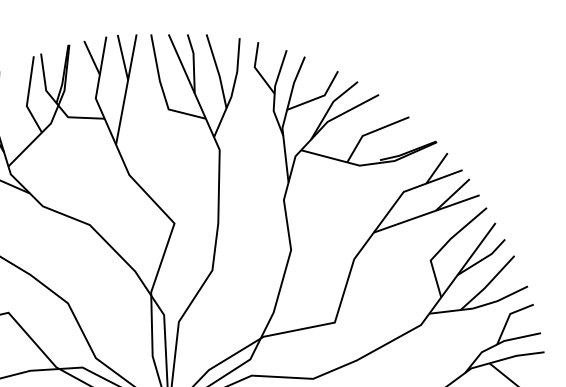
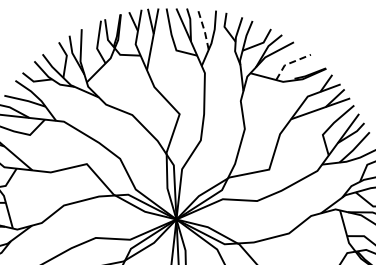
line: (218, 71) -> (204, 29), solid -> dashed
line: (371, 132) -> (289, 63), solid -> dashed

